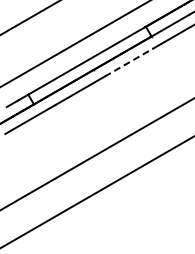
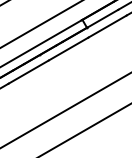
line: (128, 62) -> (68, 48), dashed -> solid

